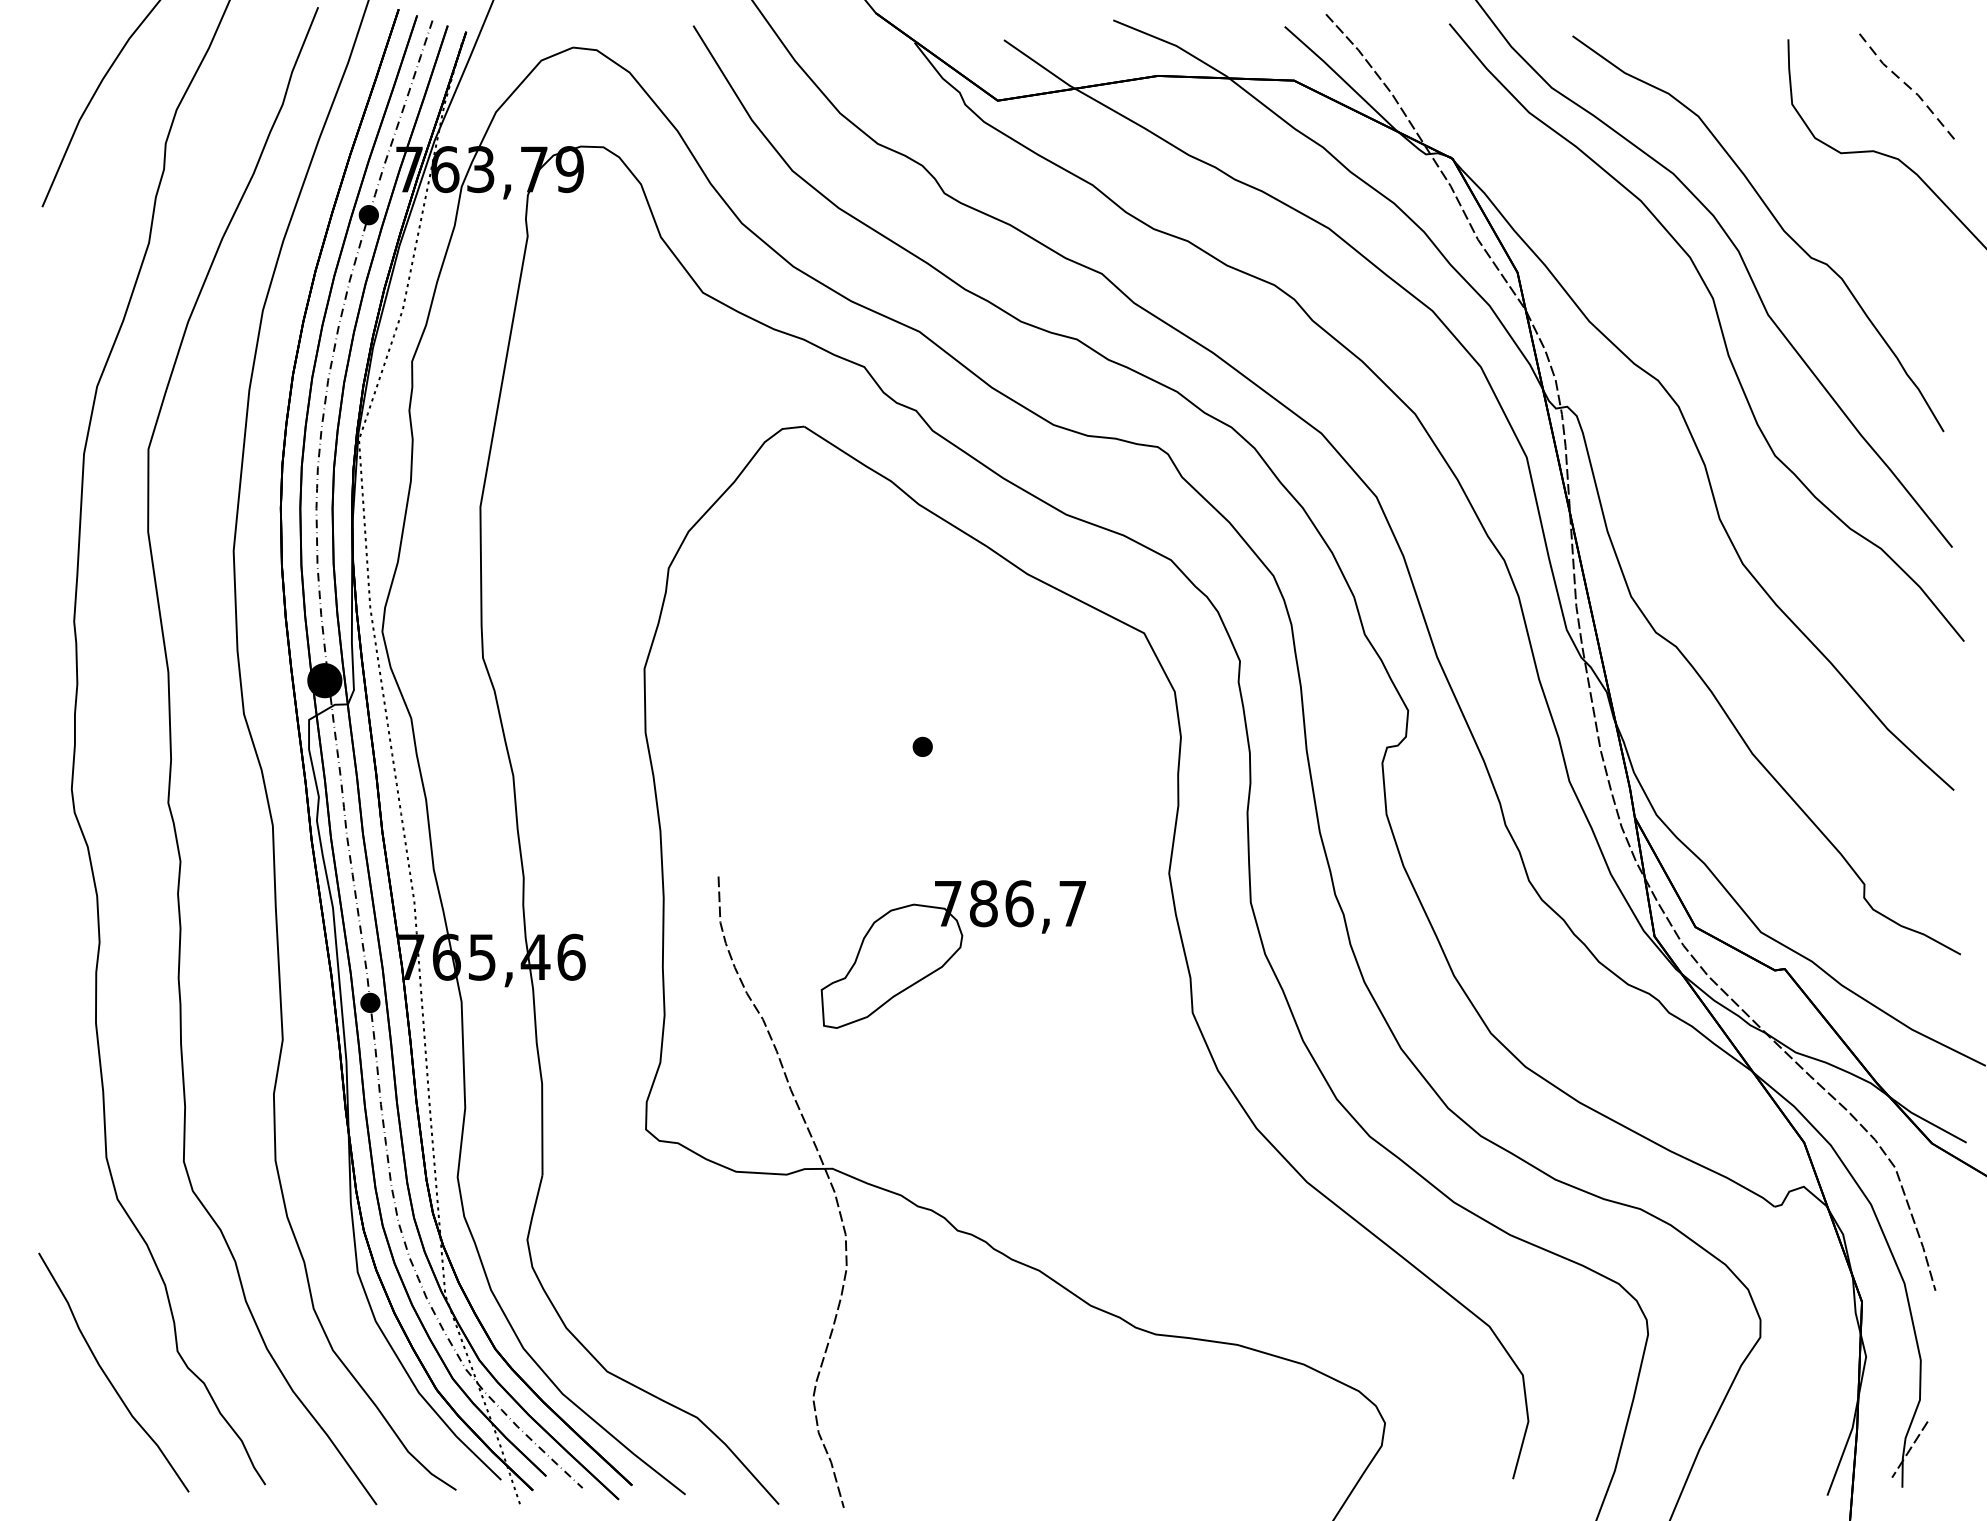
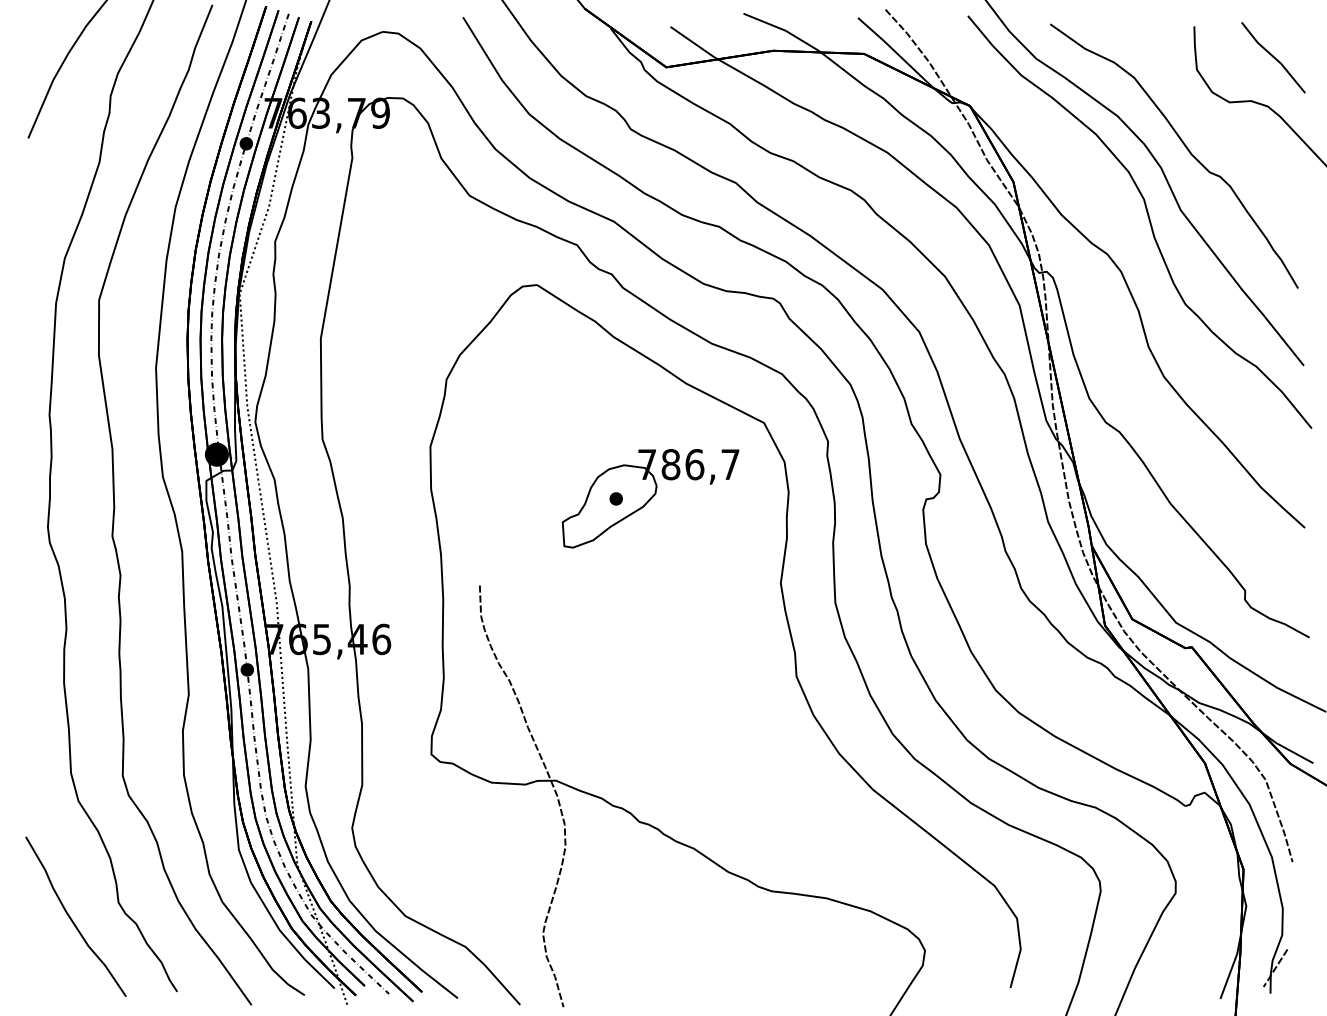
line: (1906, 85) -> (1273, 57), dashed -> solid
part: (953, 954) -> (650, 498), moved

